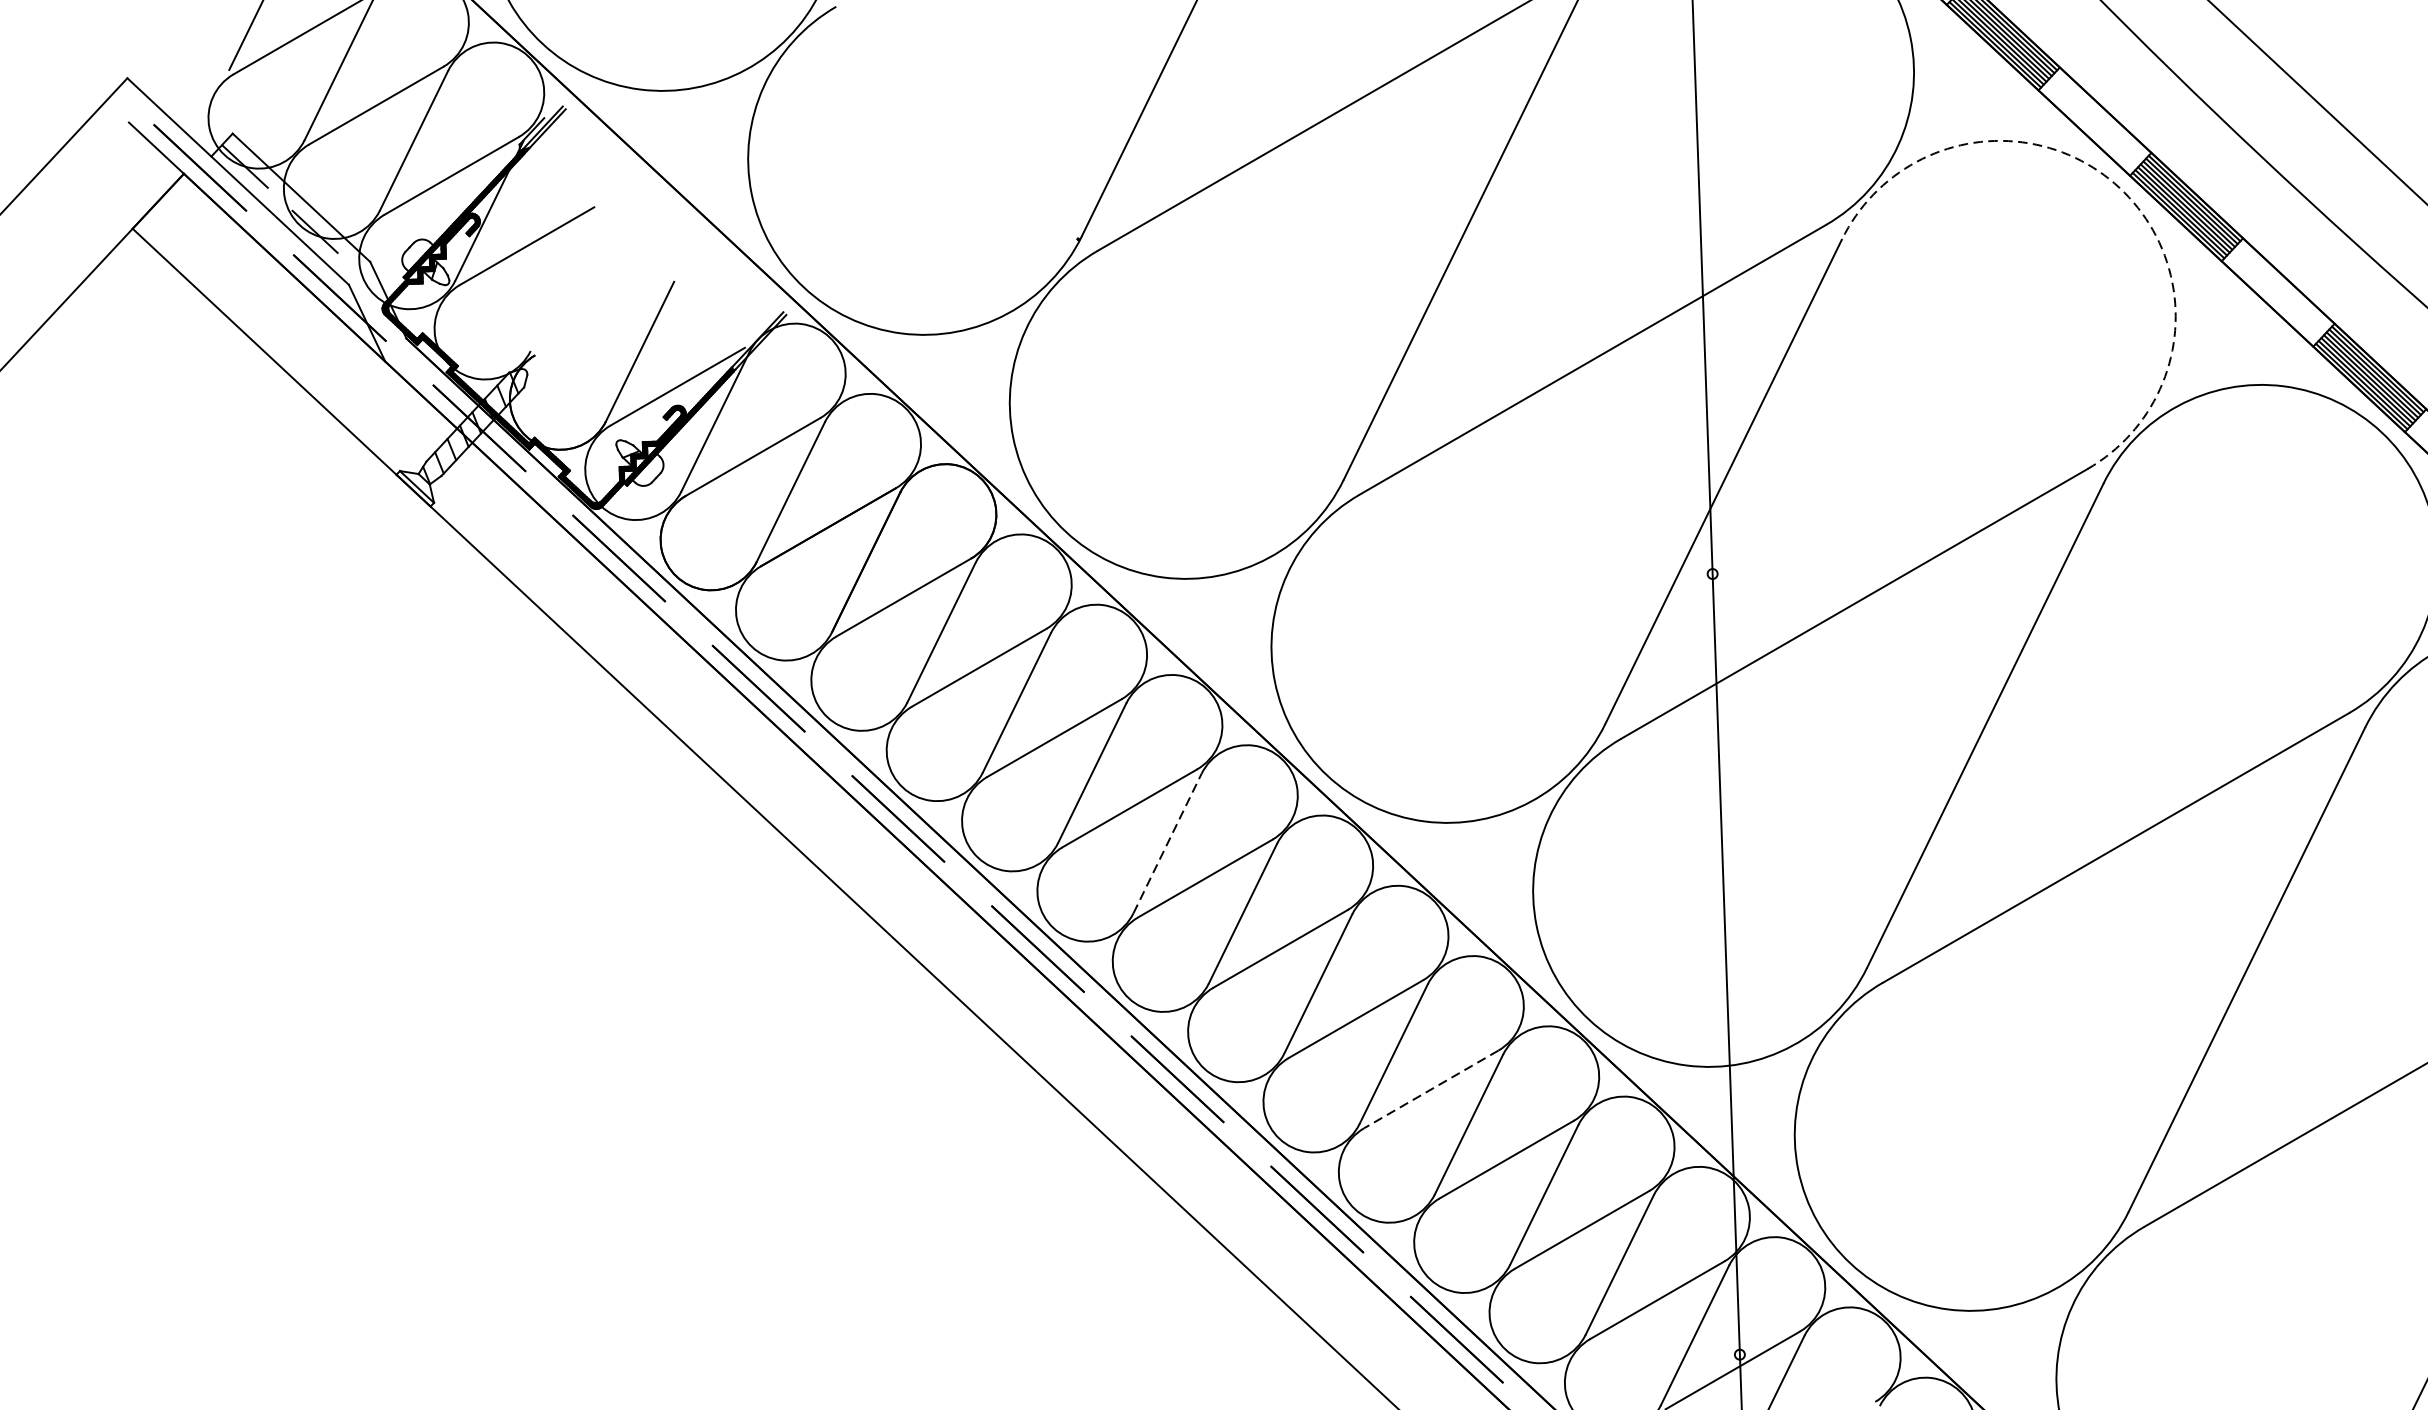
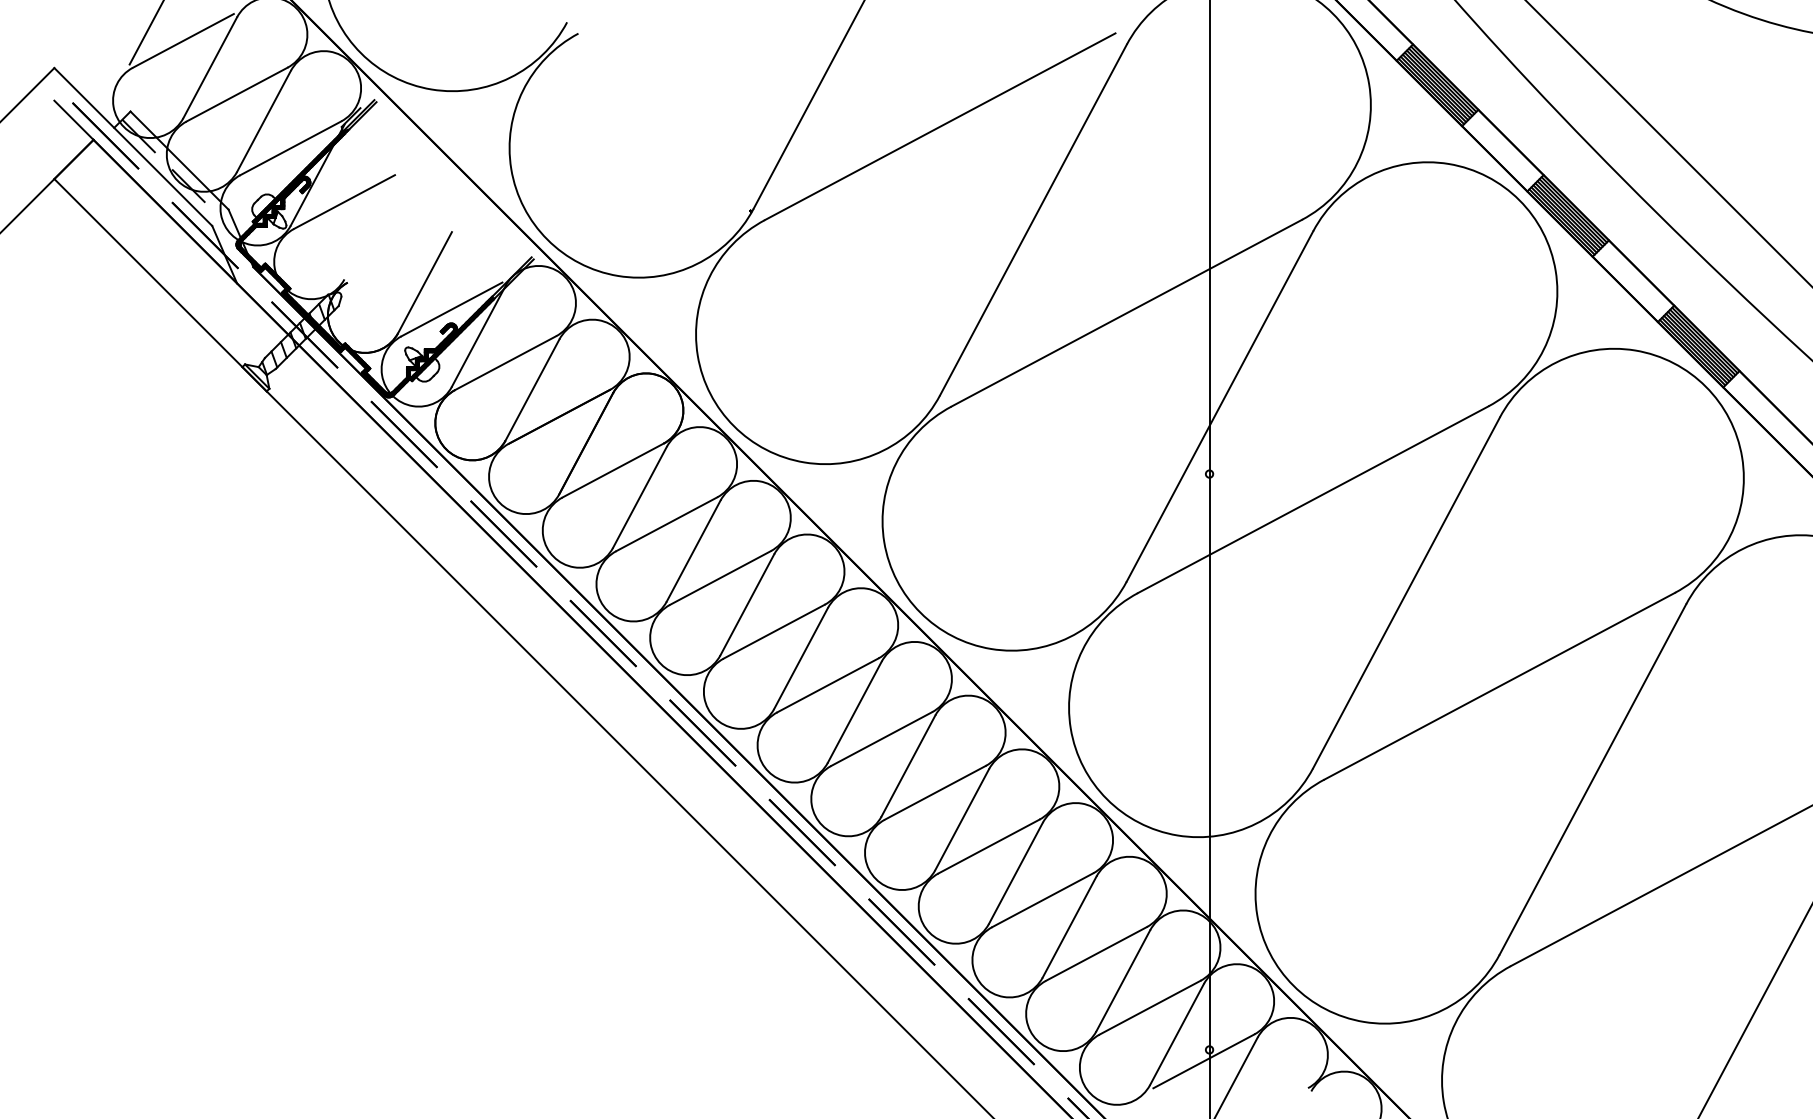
arc: (2119, 188) -> (1519, 200), dashed -> solid
line: (1168, 843) -> (801, 658), dashed -> solid
line: (1430, 1089) -> (988, 846), dashed -> solid

